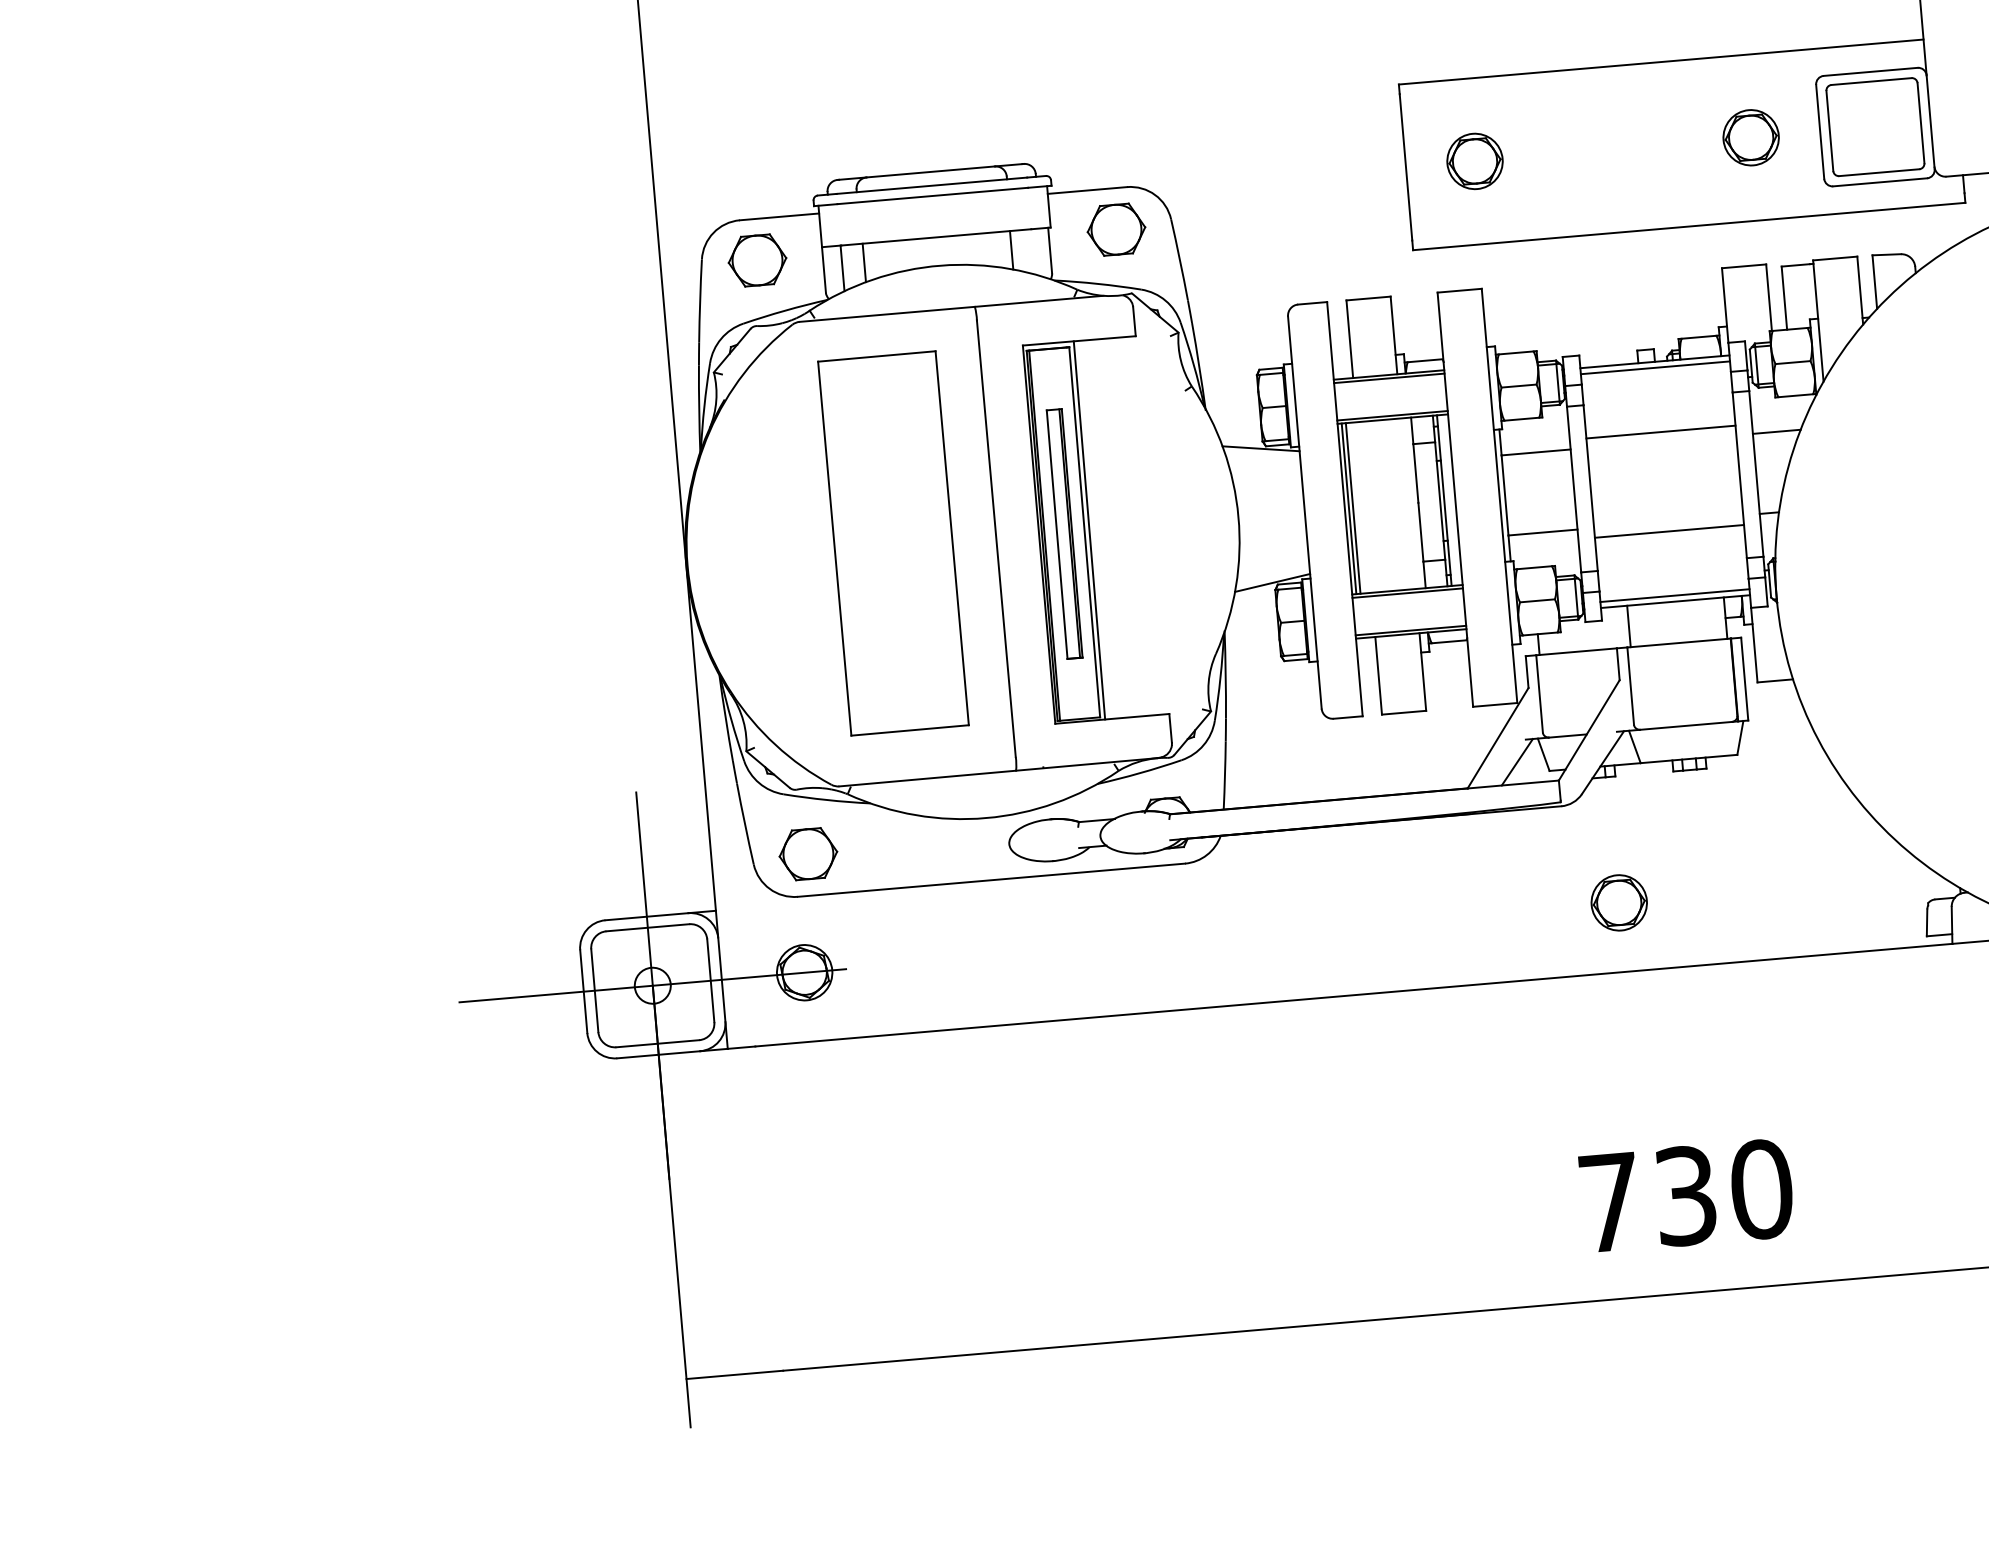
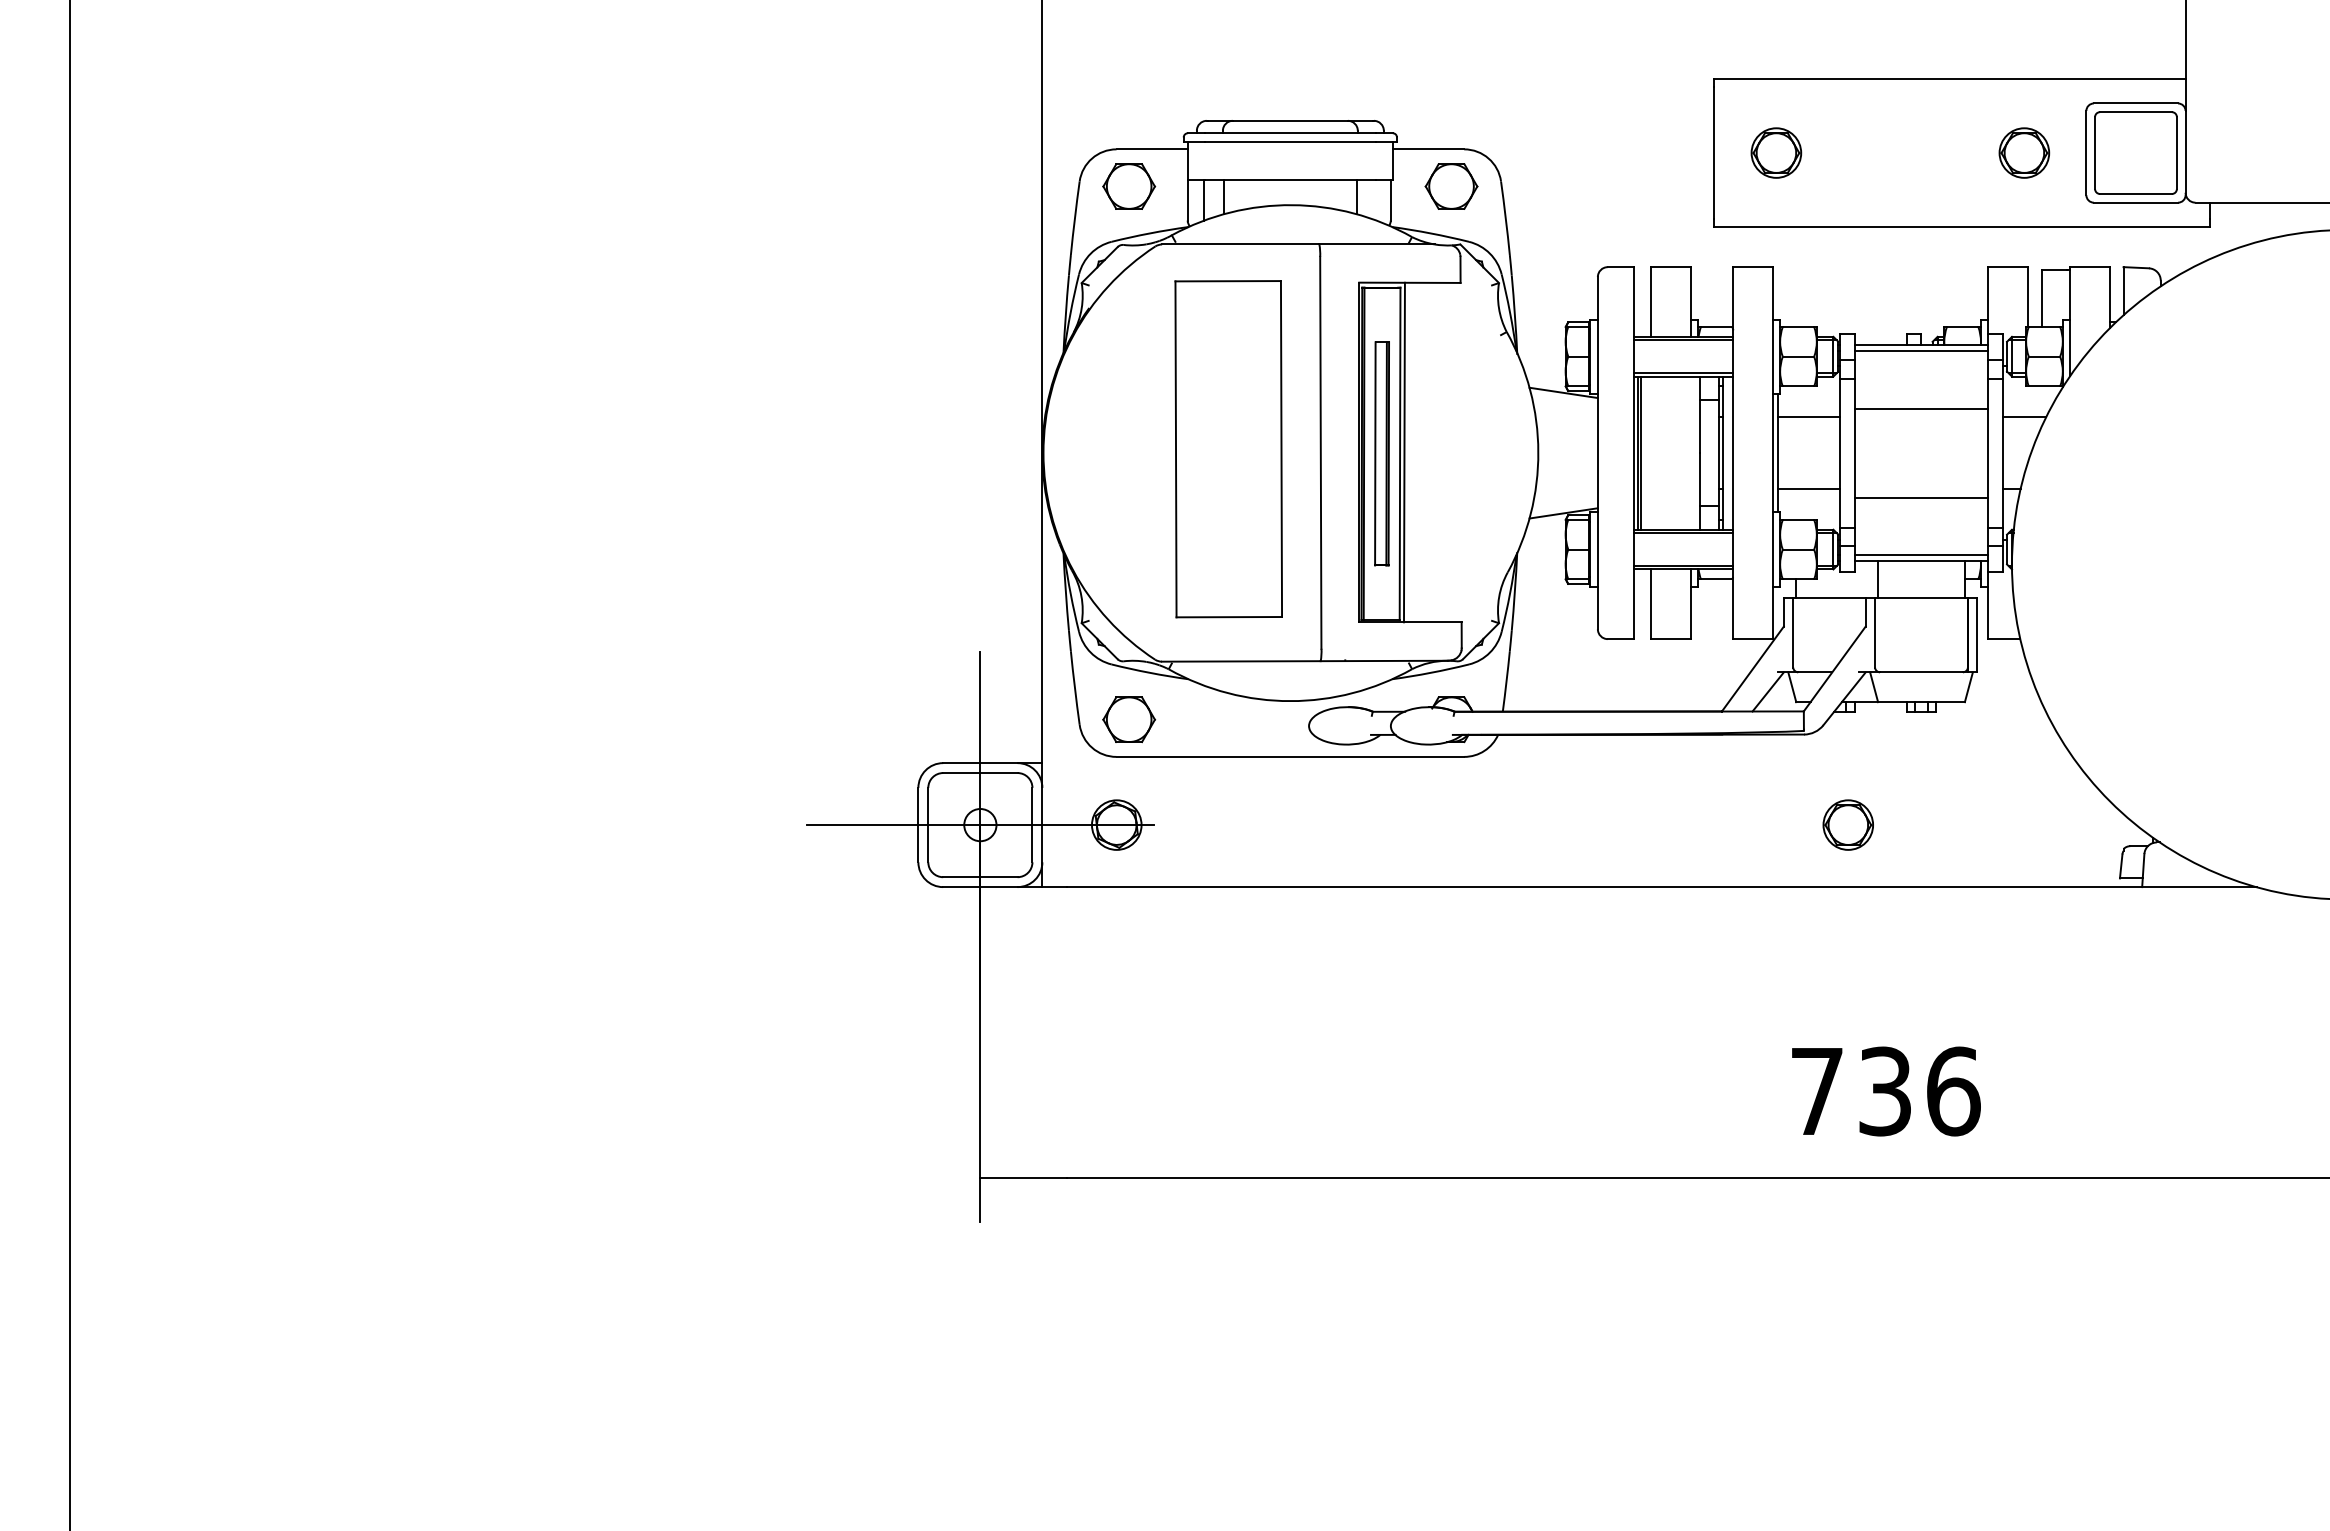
text: (1761, 1189) -> (1953, 1091), 730 -> 736

